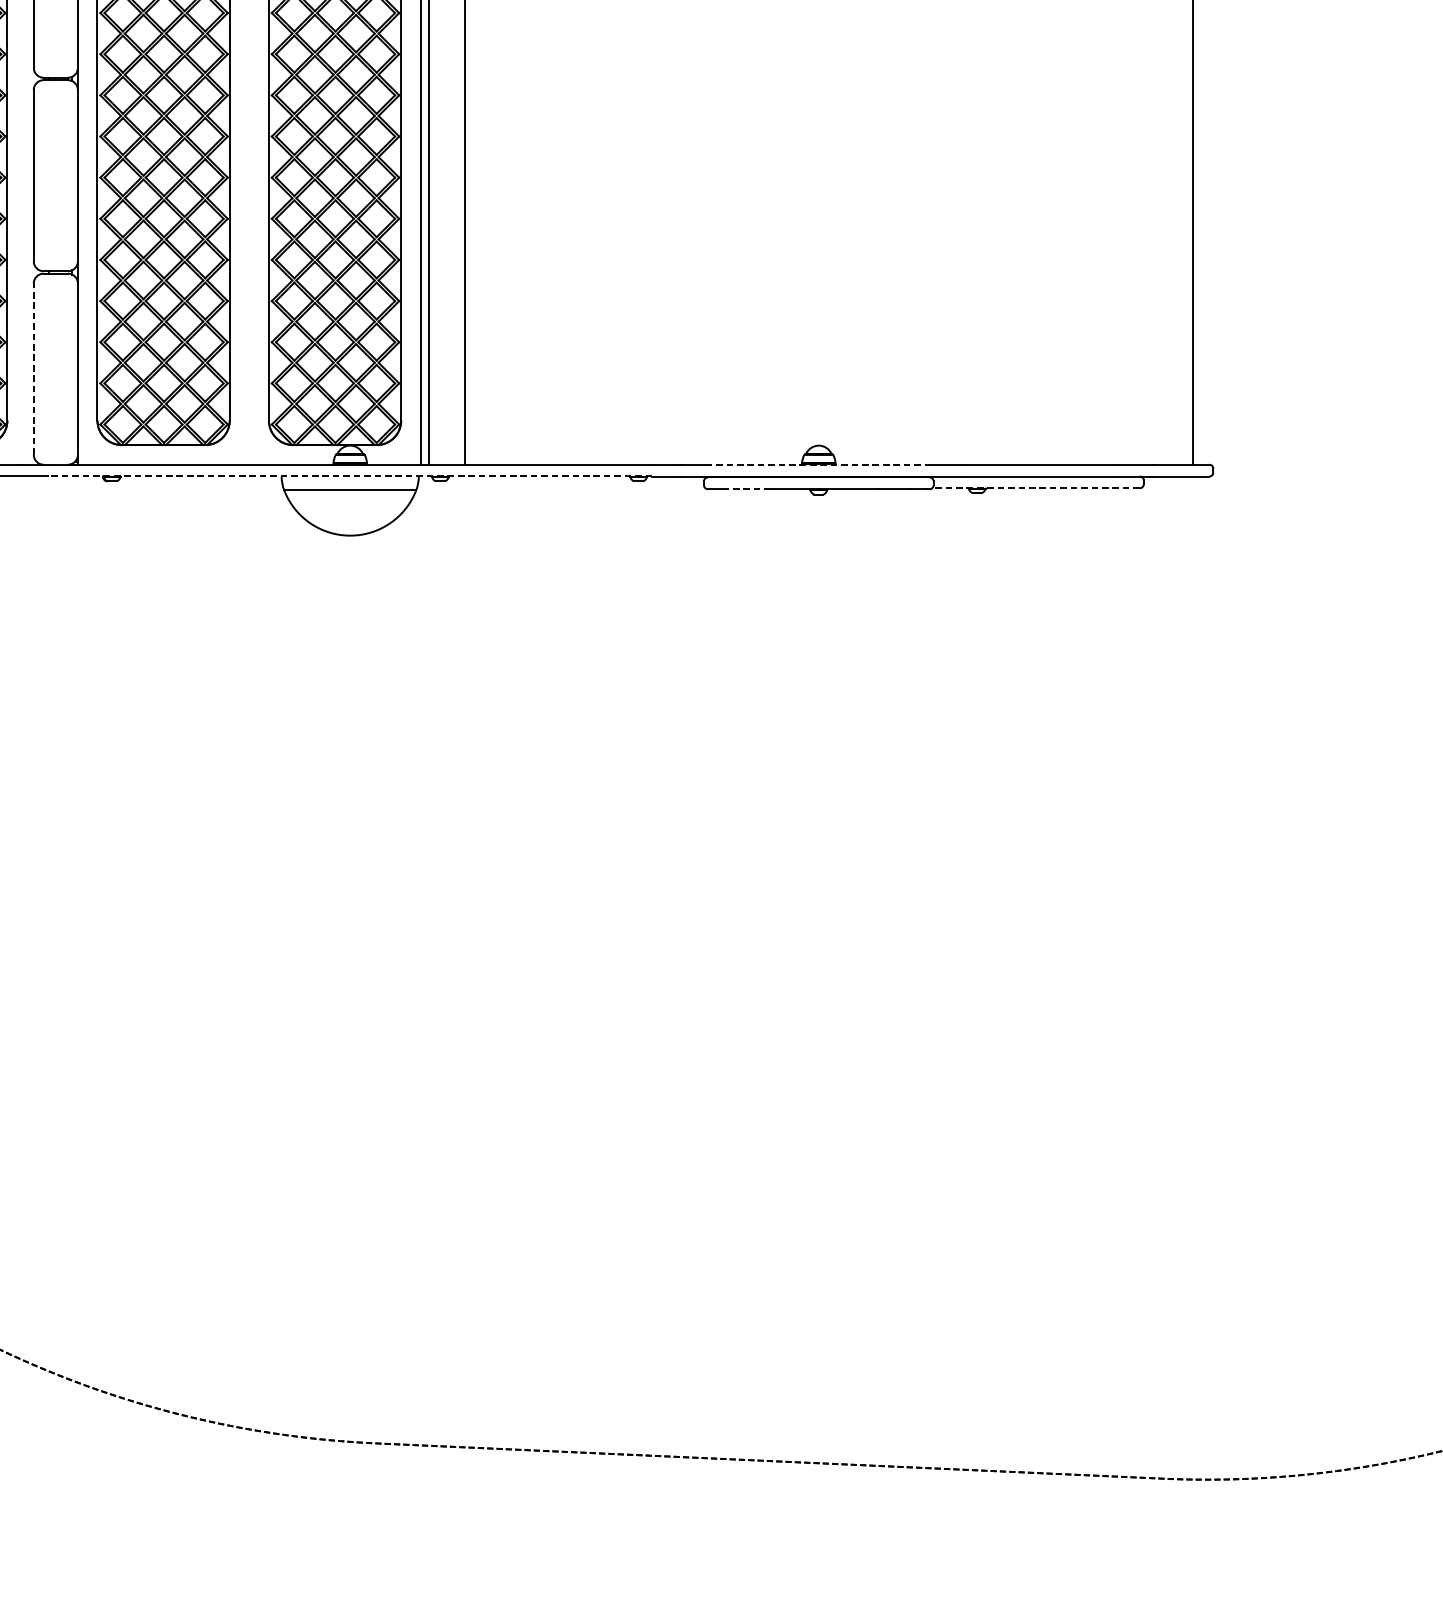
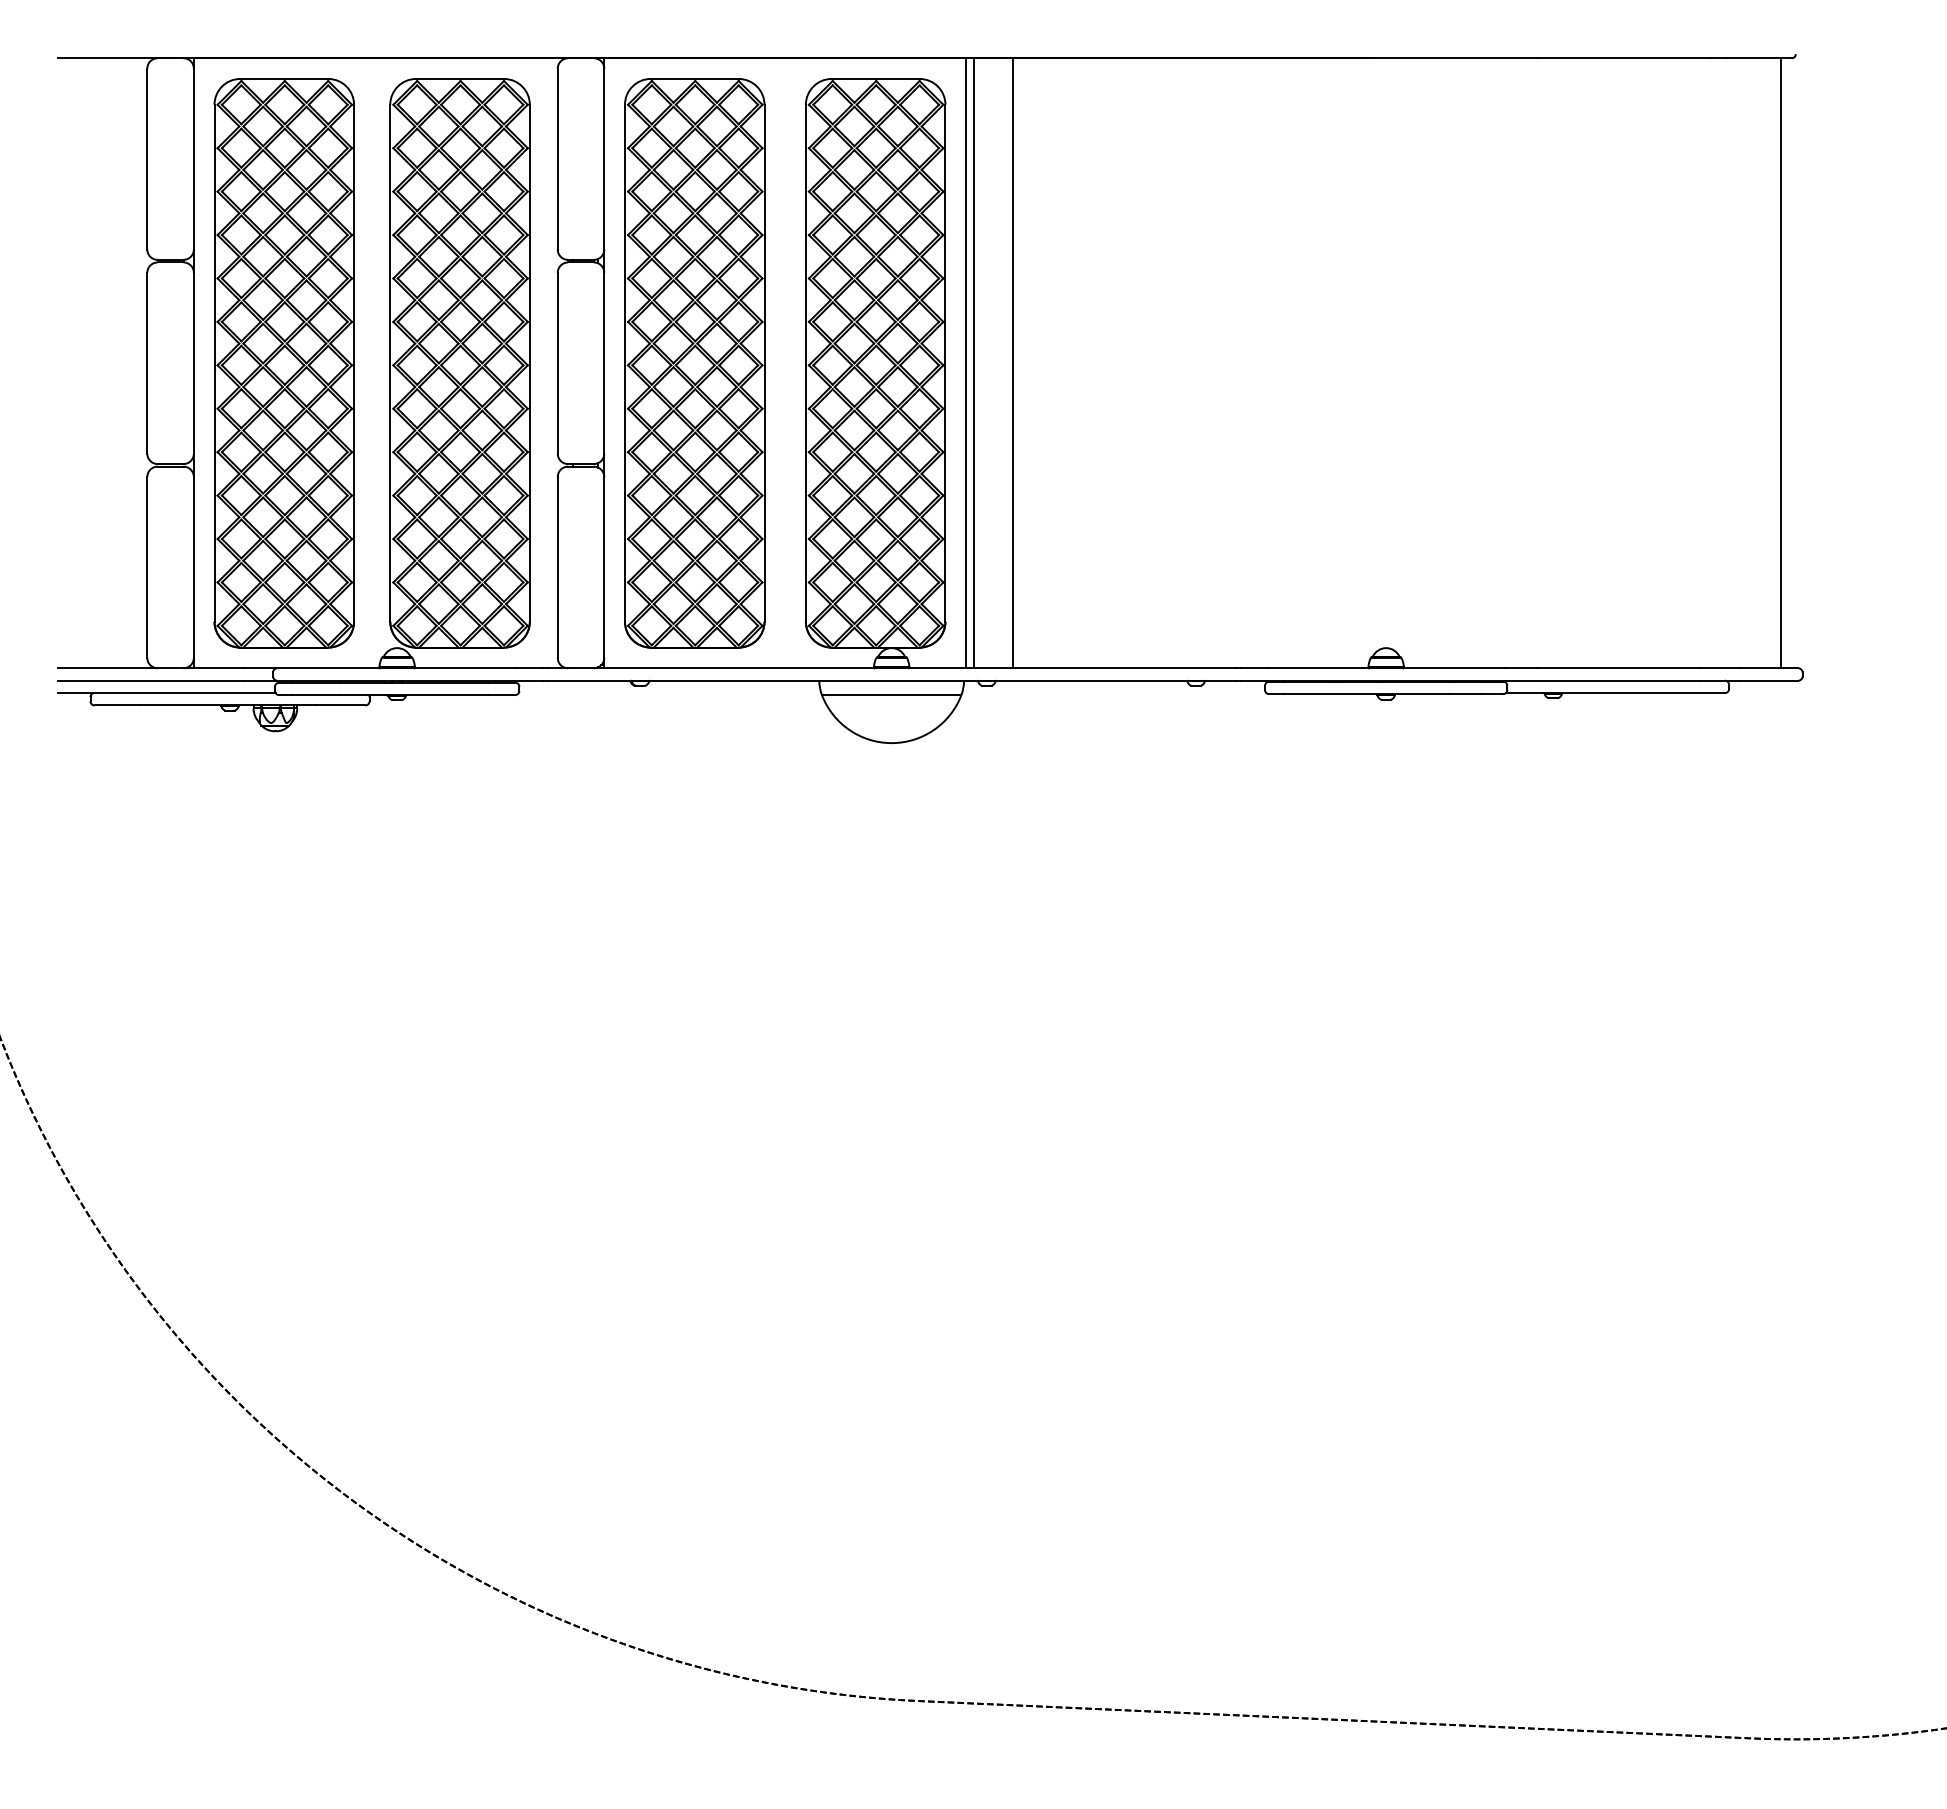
line: (33, 368) -> (557, 566), dashed -> solid
line: (819, 464) -> (1386, 668), dashed -> solid
line: (350, 476) -> (891, 680), dashed -> solid
line: (1036, 488) -> (1615, 693), dashed -> solid
line: (746, 489) -> (1309, 694), dashed -> solid

